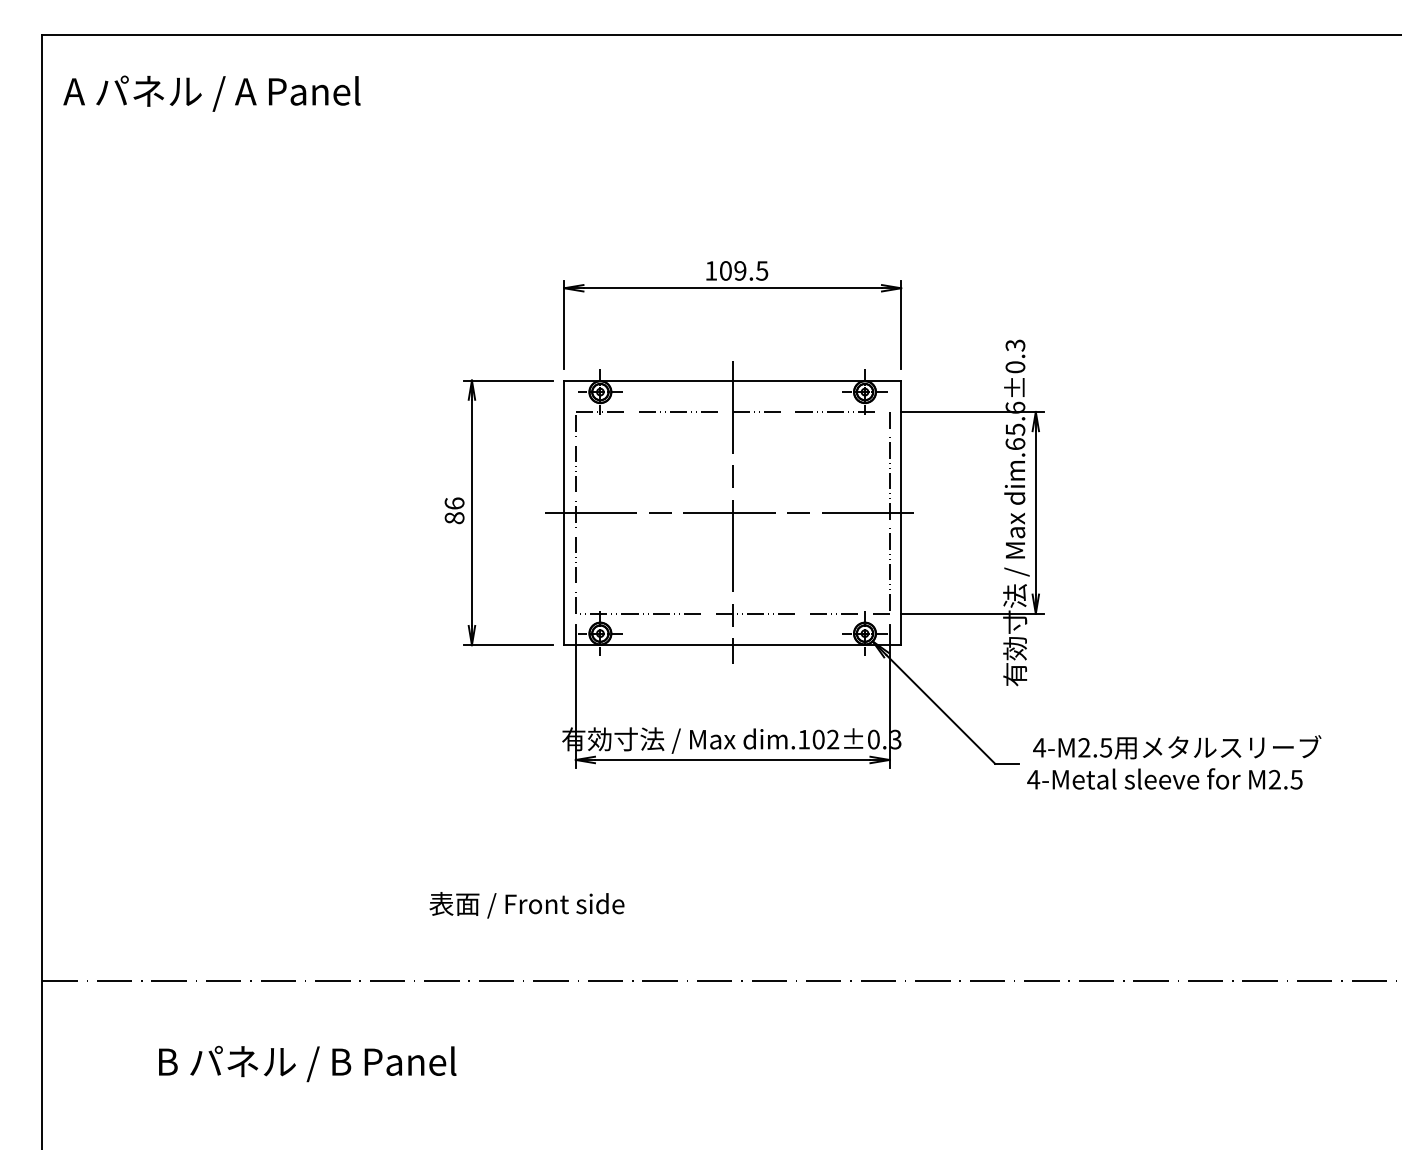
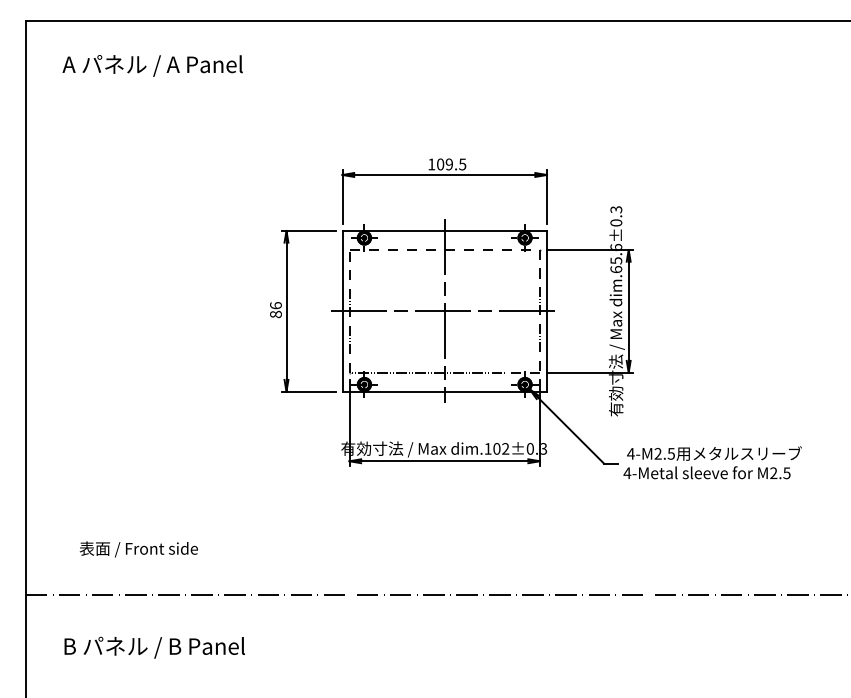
text: (211, 93) -> (152, 65), moved
text: (526, 905) -> (138, 549), moved
text: (307, 1063) -> (154, 647), moved

